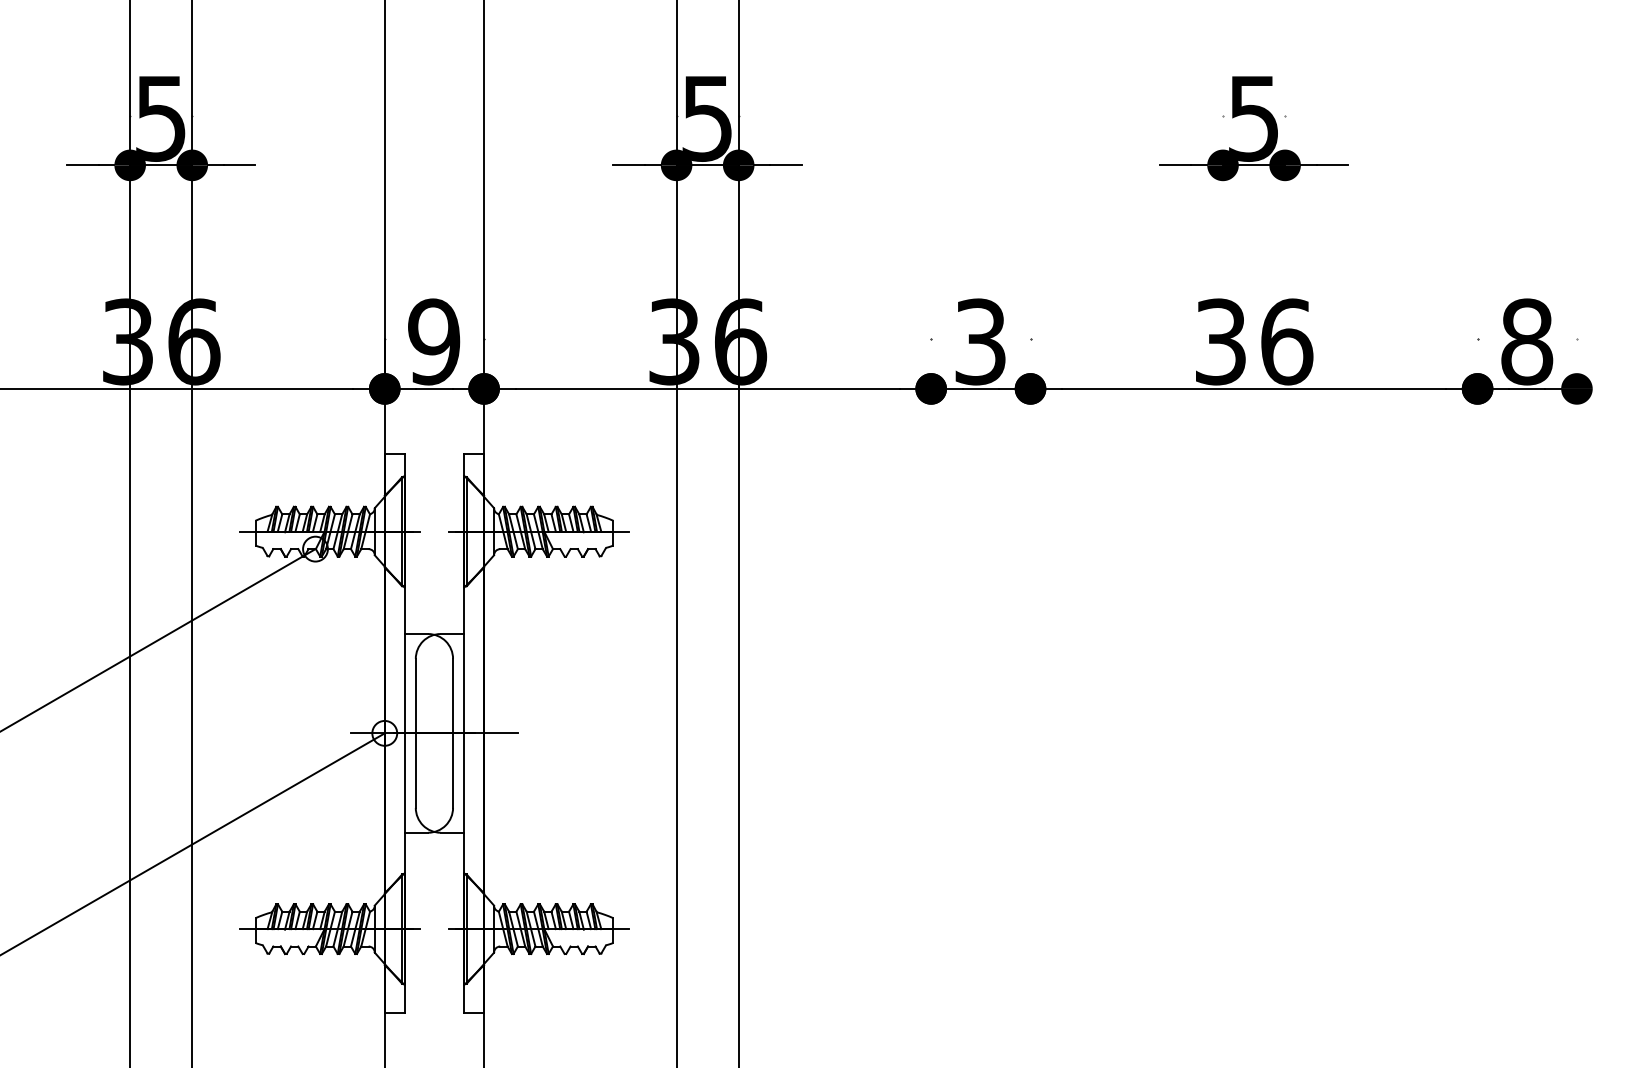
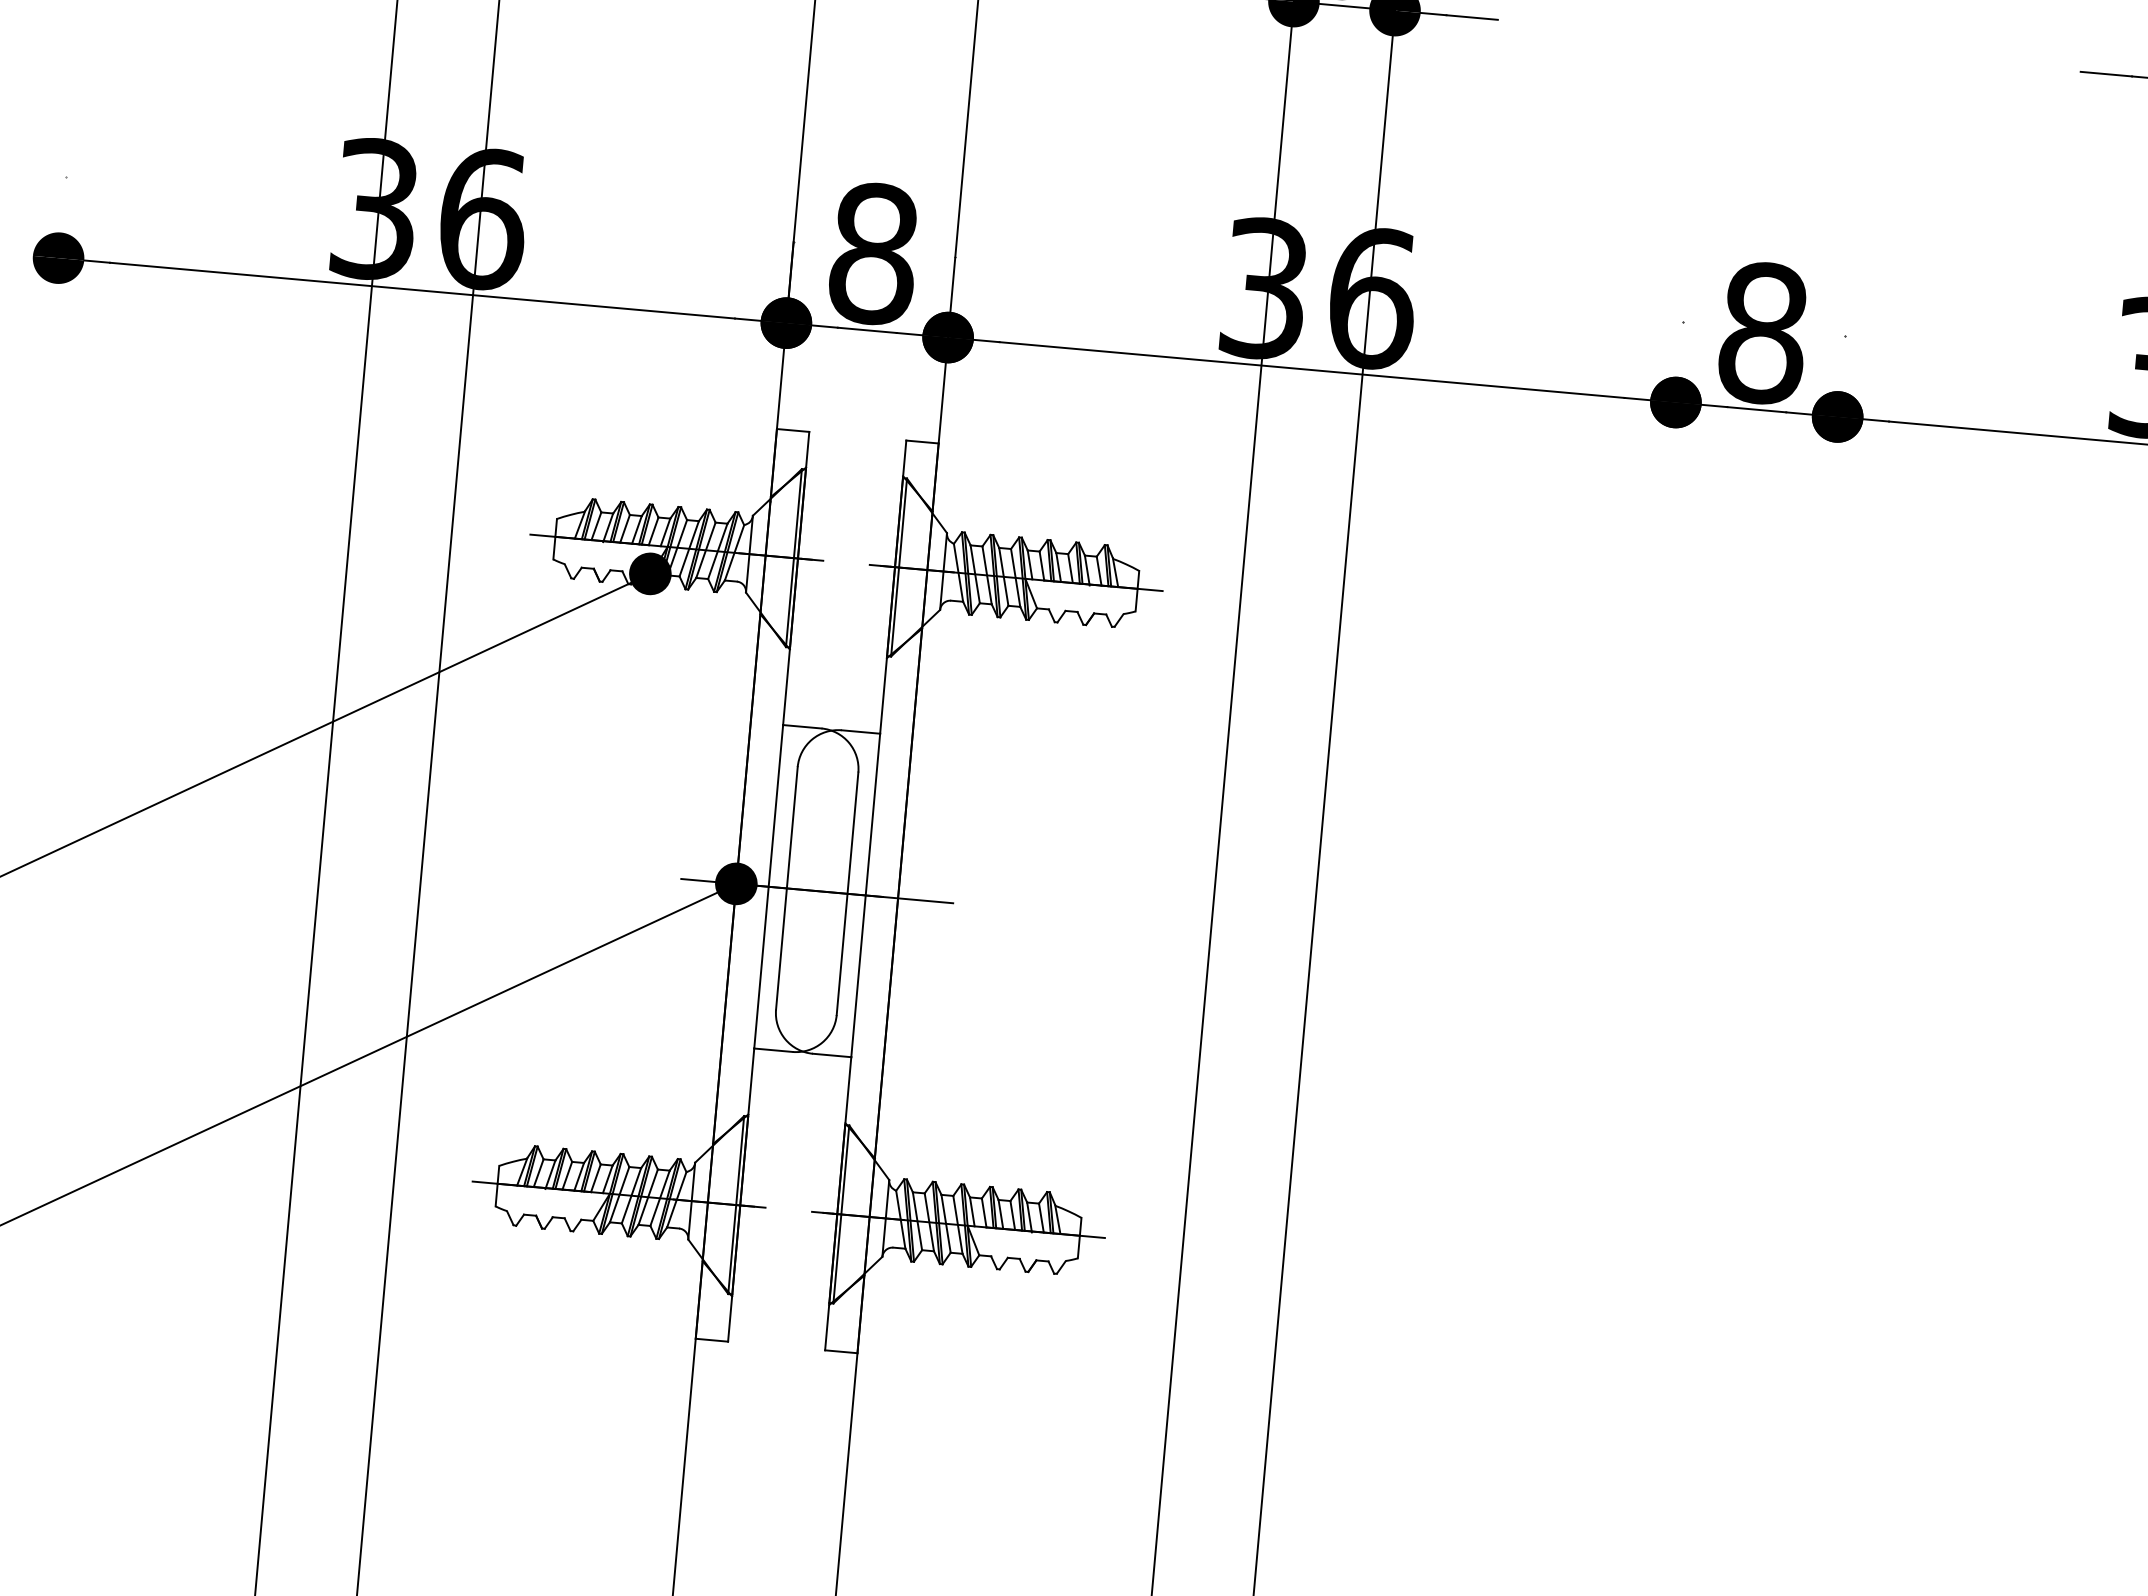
text: (434, 341) -> (874, 253), 9 -> 8
text: (980, 341) -> (1763, 332), 3 -> 8
fill: (315, 548) -> (650, 572), added
fill: (384, 732) -> (736, 882), added

